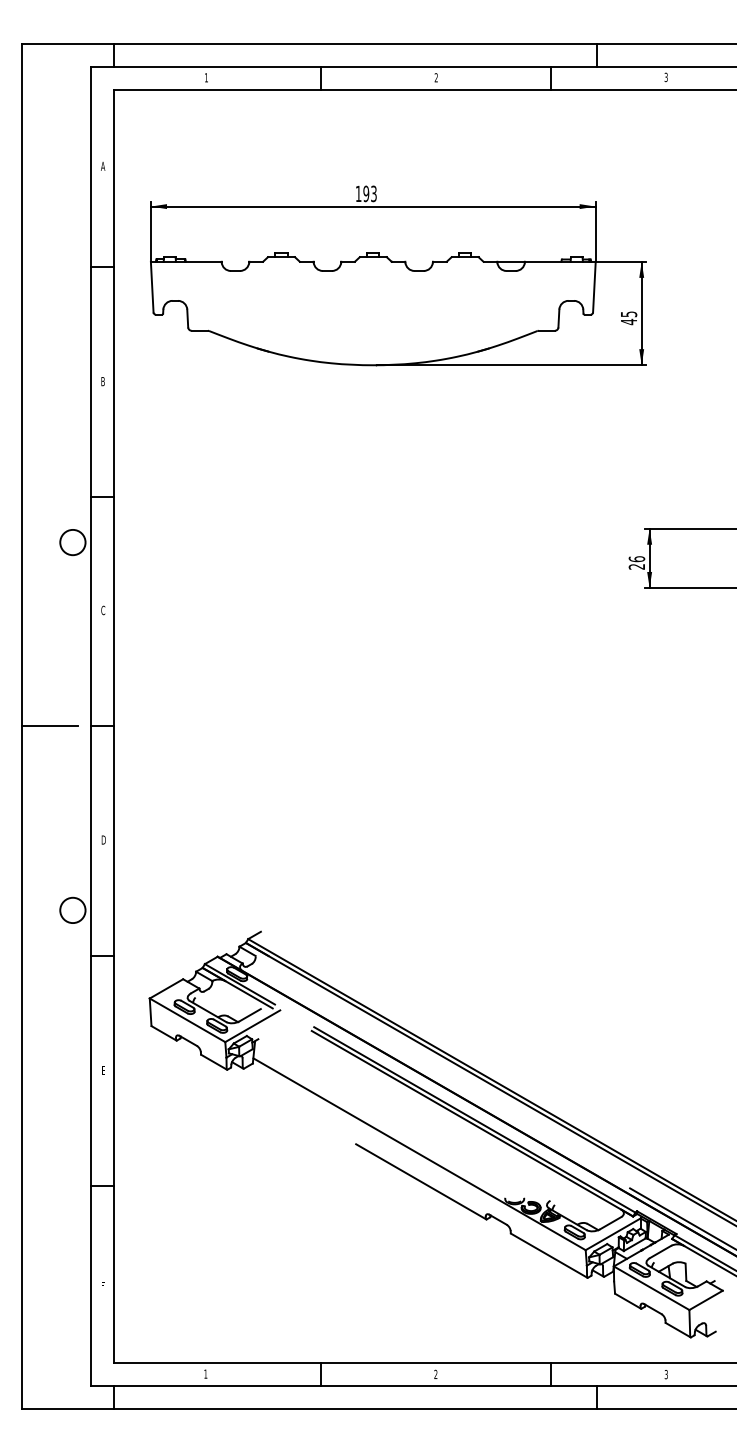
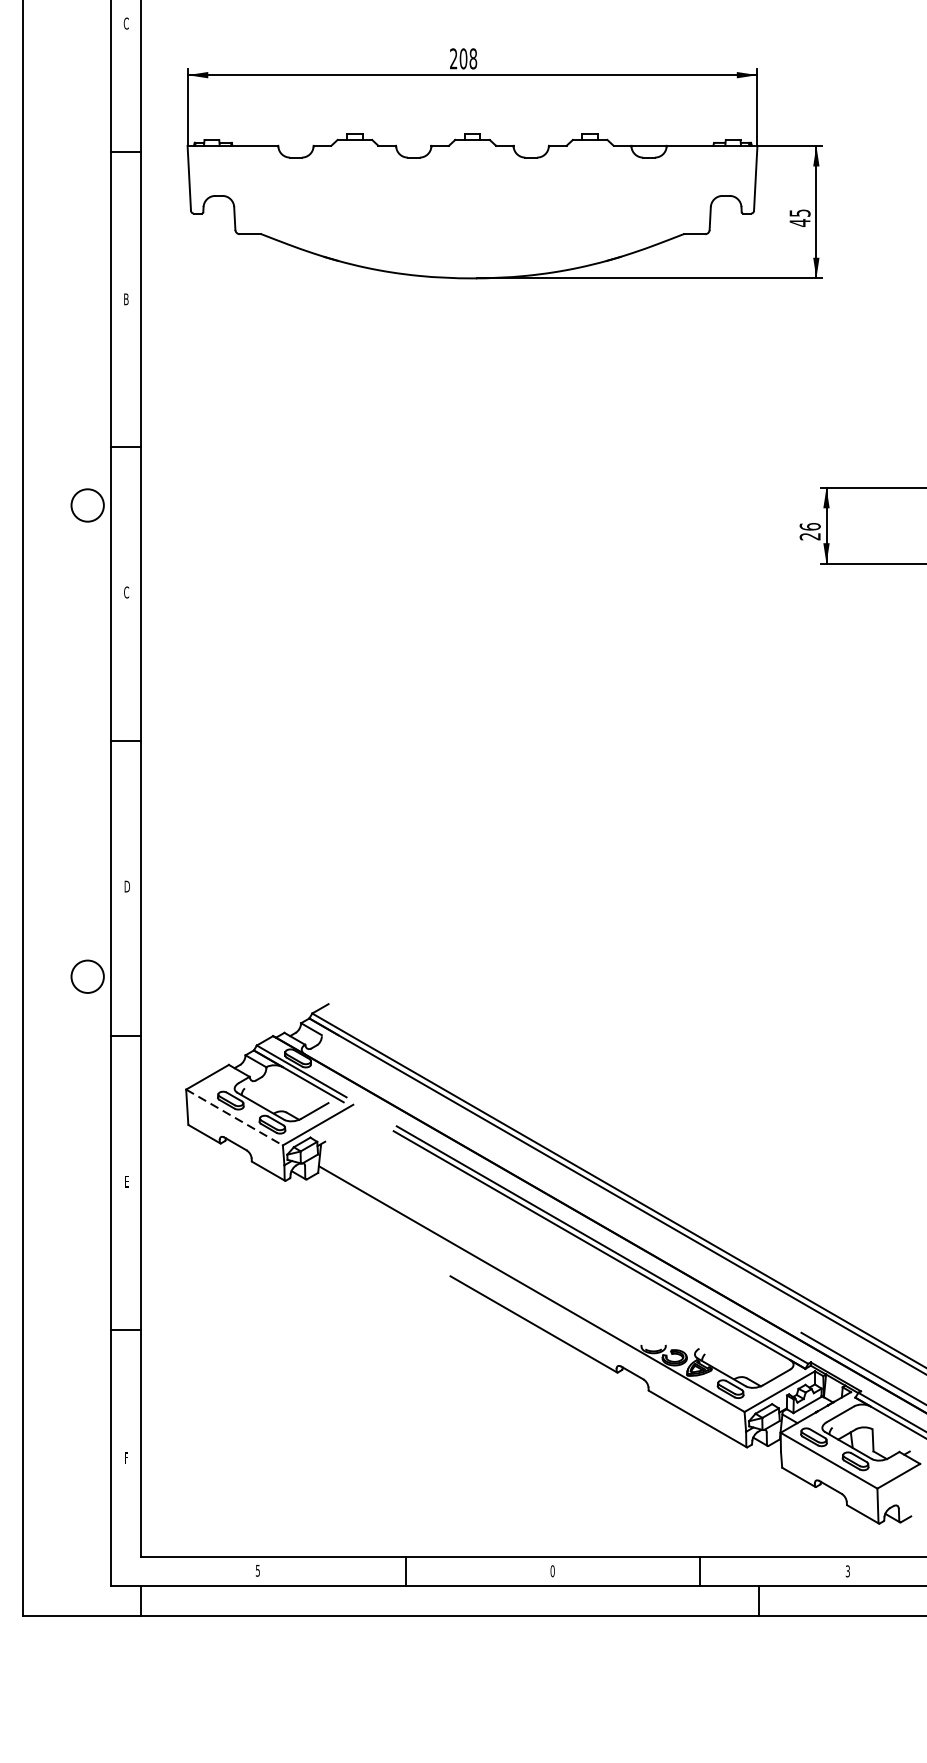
text: (103, 166) -> (126, 23), A -> C
text: (365, 193) -> (462, 58), 193 -> 208
line: (49, 726) -> (57, 741), removed
line: (187, 1020) -> (234, 1117), solid -> dashed
text: (205, 1373) -> (257, 1569), 1 -> 5
text: (435, 1374) -> (552, 1571), 2 -> 0

